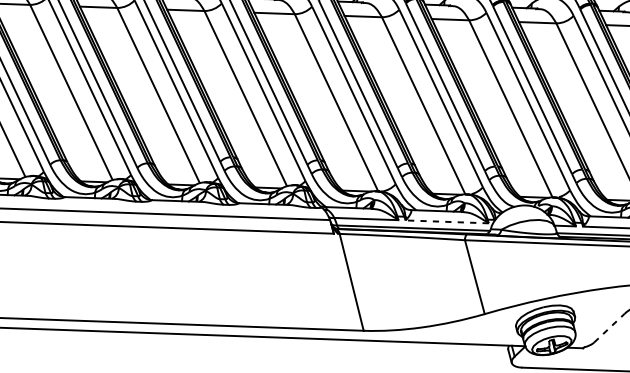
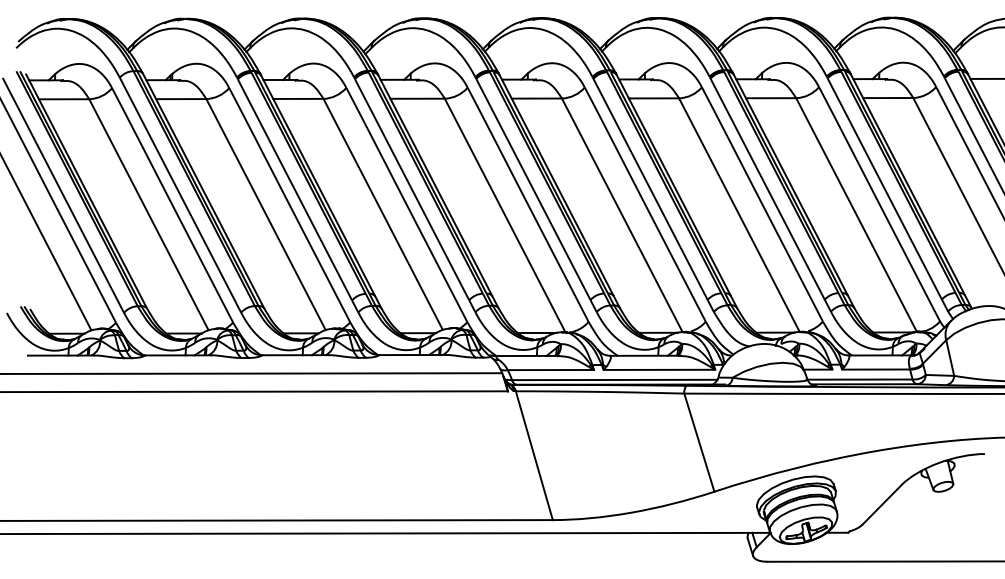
line: (447, 221) -> (659, 369), dashed -> solid
line: (609, 328) -> (882, 504), dashed -> solid

